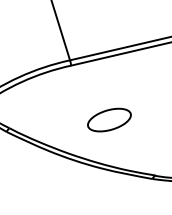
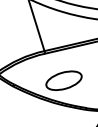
part: (108, 119) -> (63, 80), size x1.67

